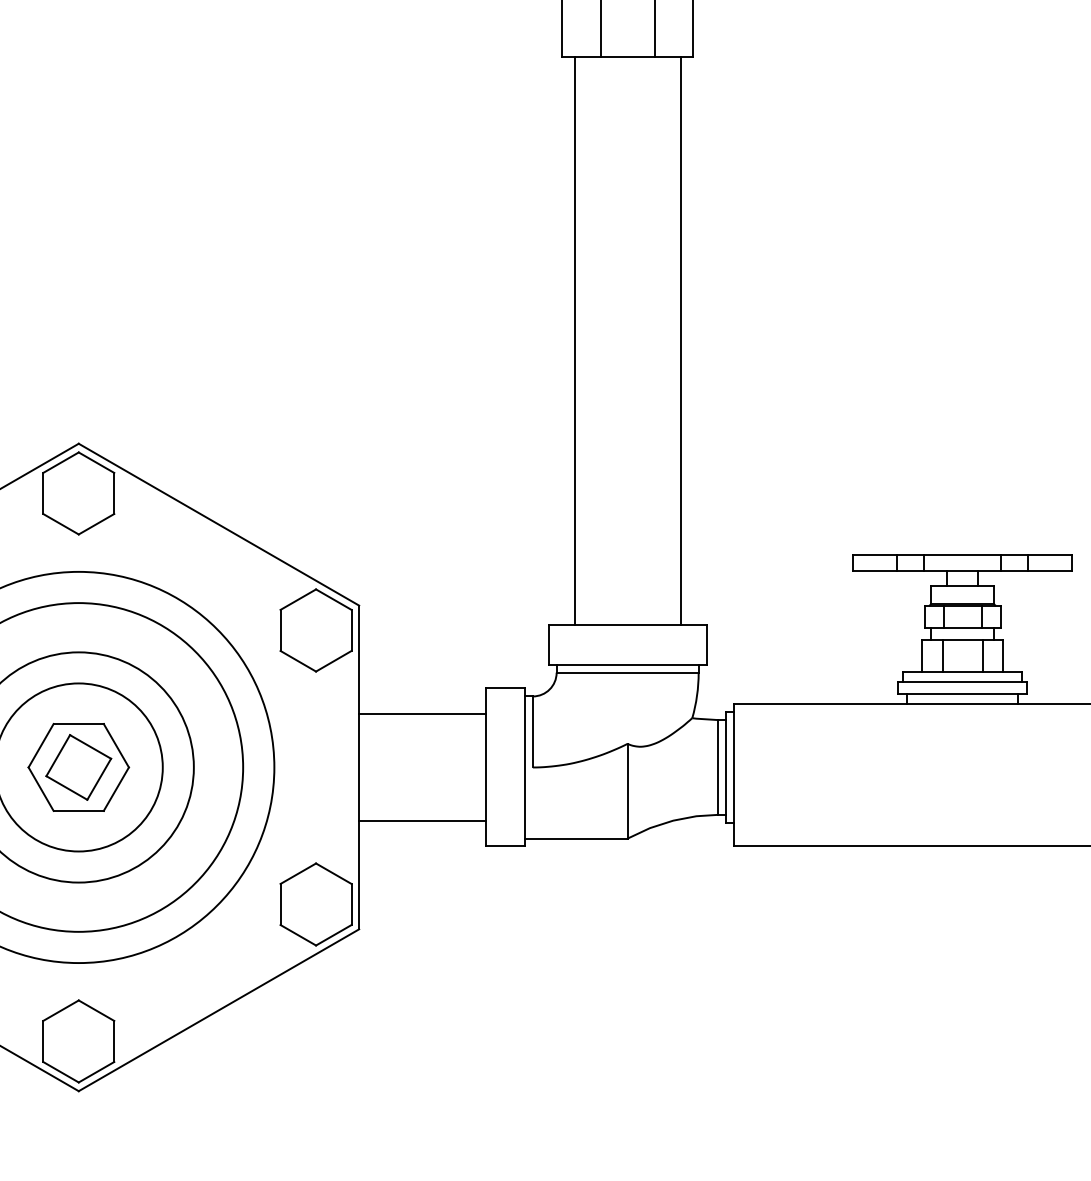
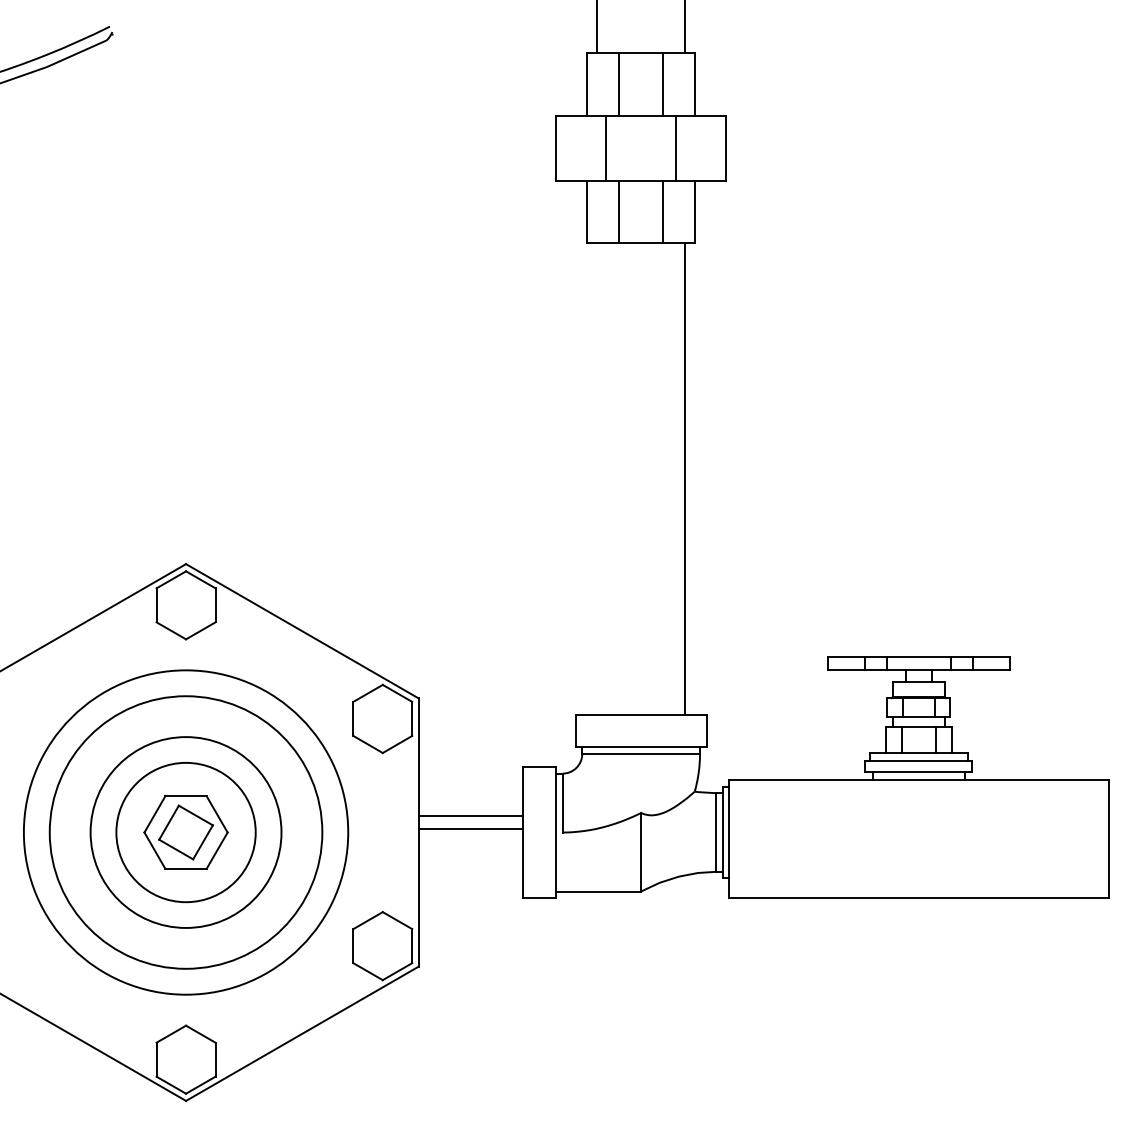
line: (575, 340) -> (597, 478), removed
line: (421, 714) -> (470, 828), moved
line: (421, 820) -> (470, 815), moved

